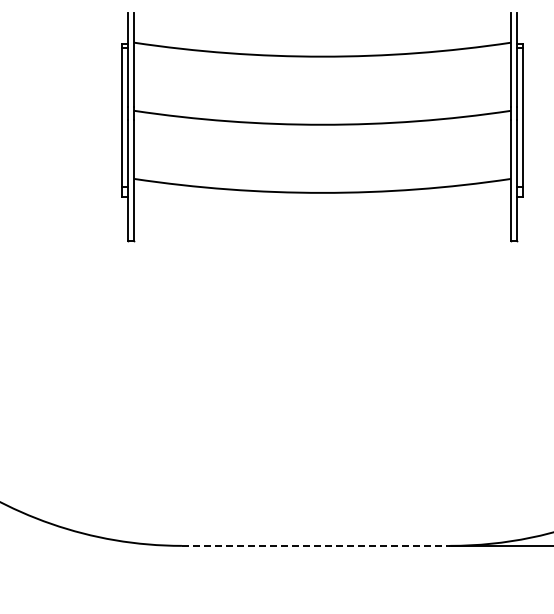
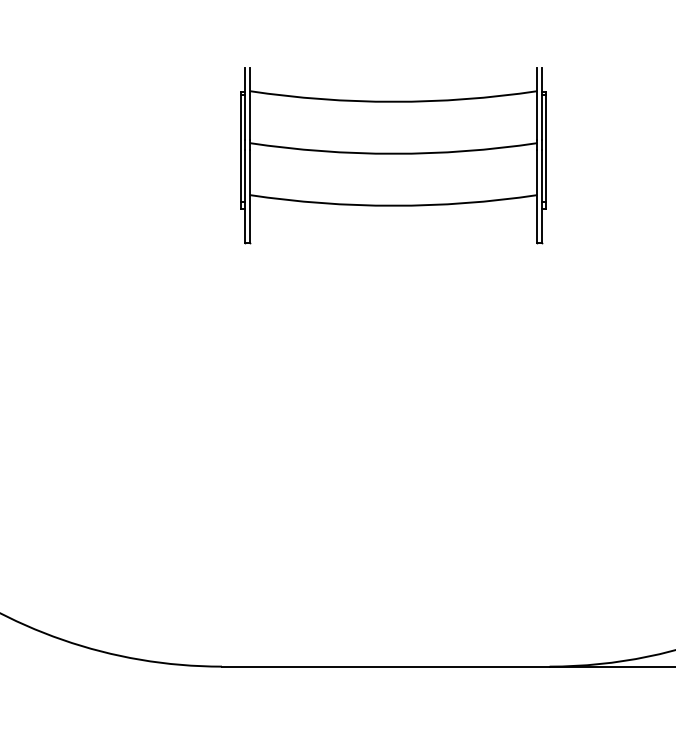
part: (322, 127) -> (393, 155), size x0.62
line: (316, 545) -> (386, 666), dashed -> solid

